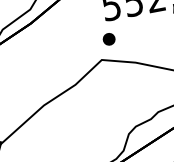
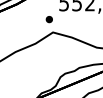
part: (107, 39) -> (48, 19), moved

